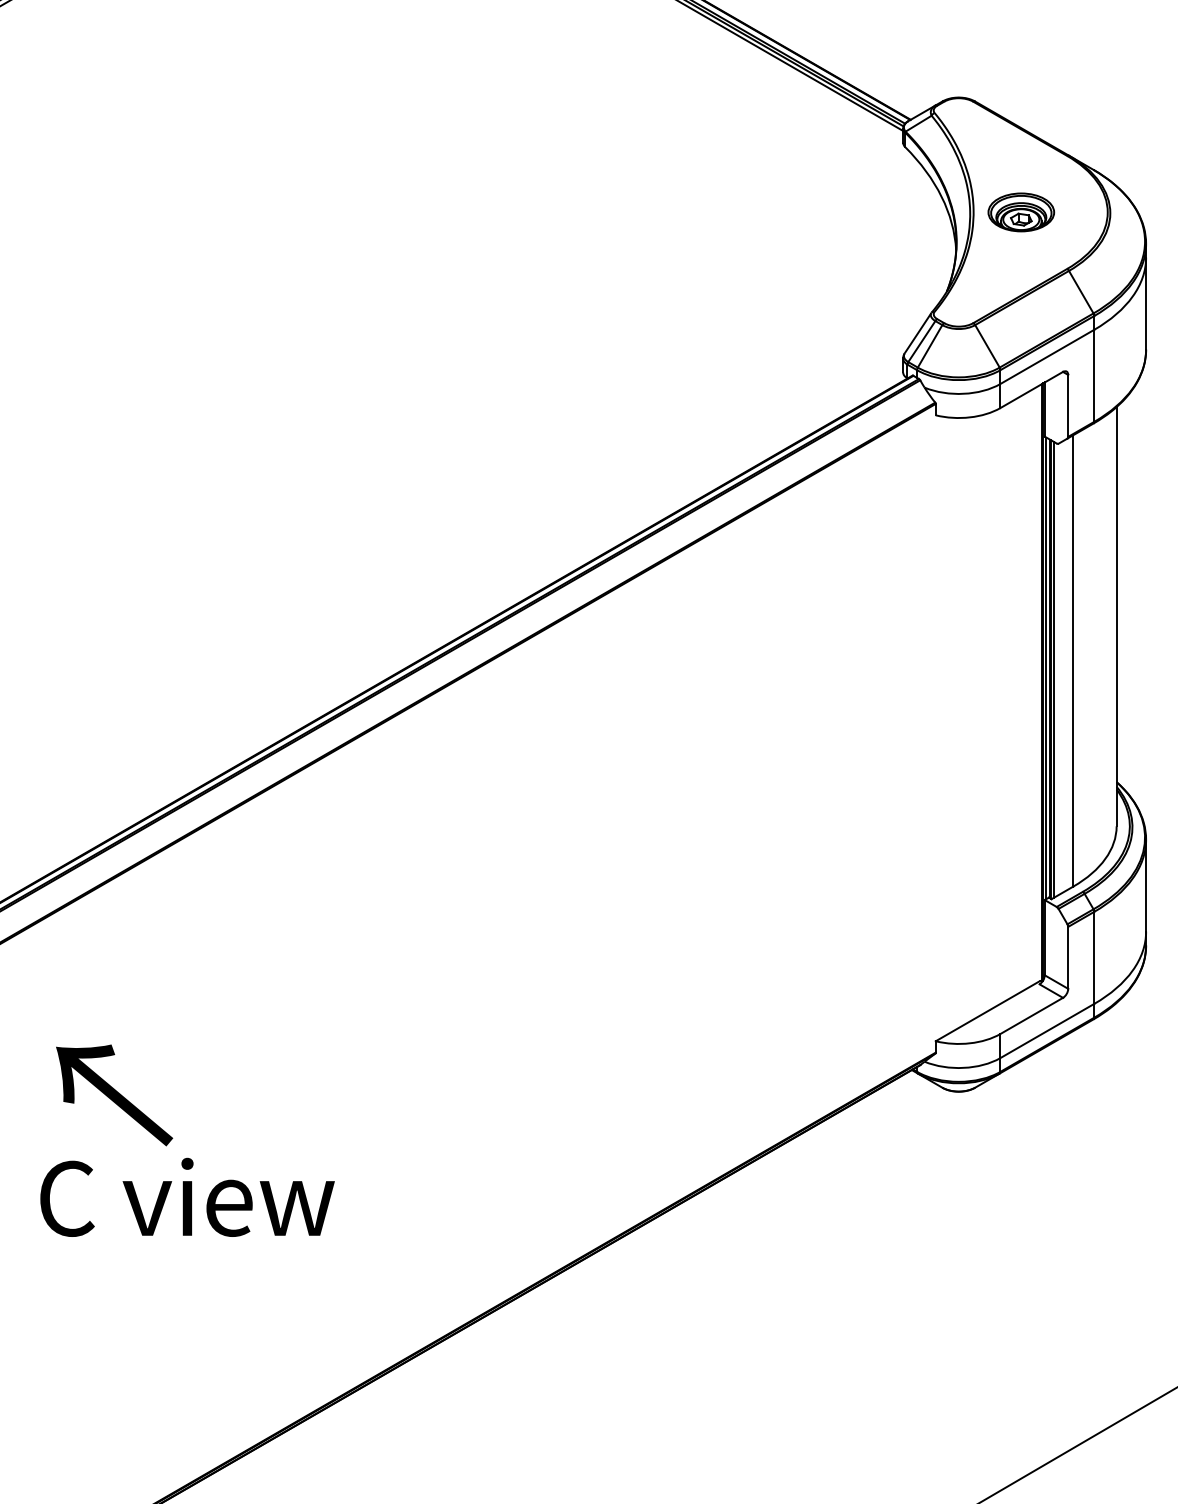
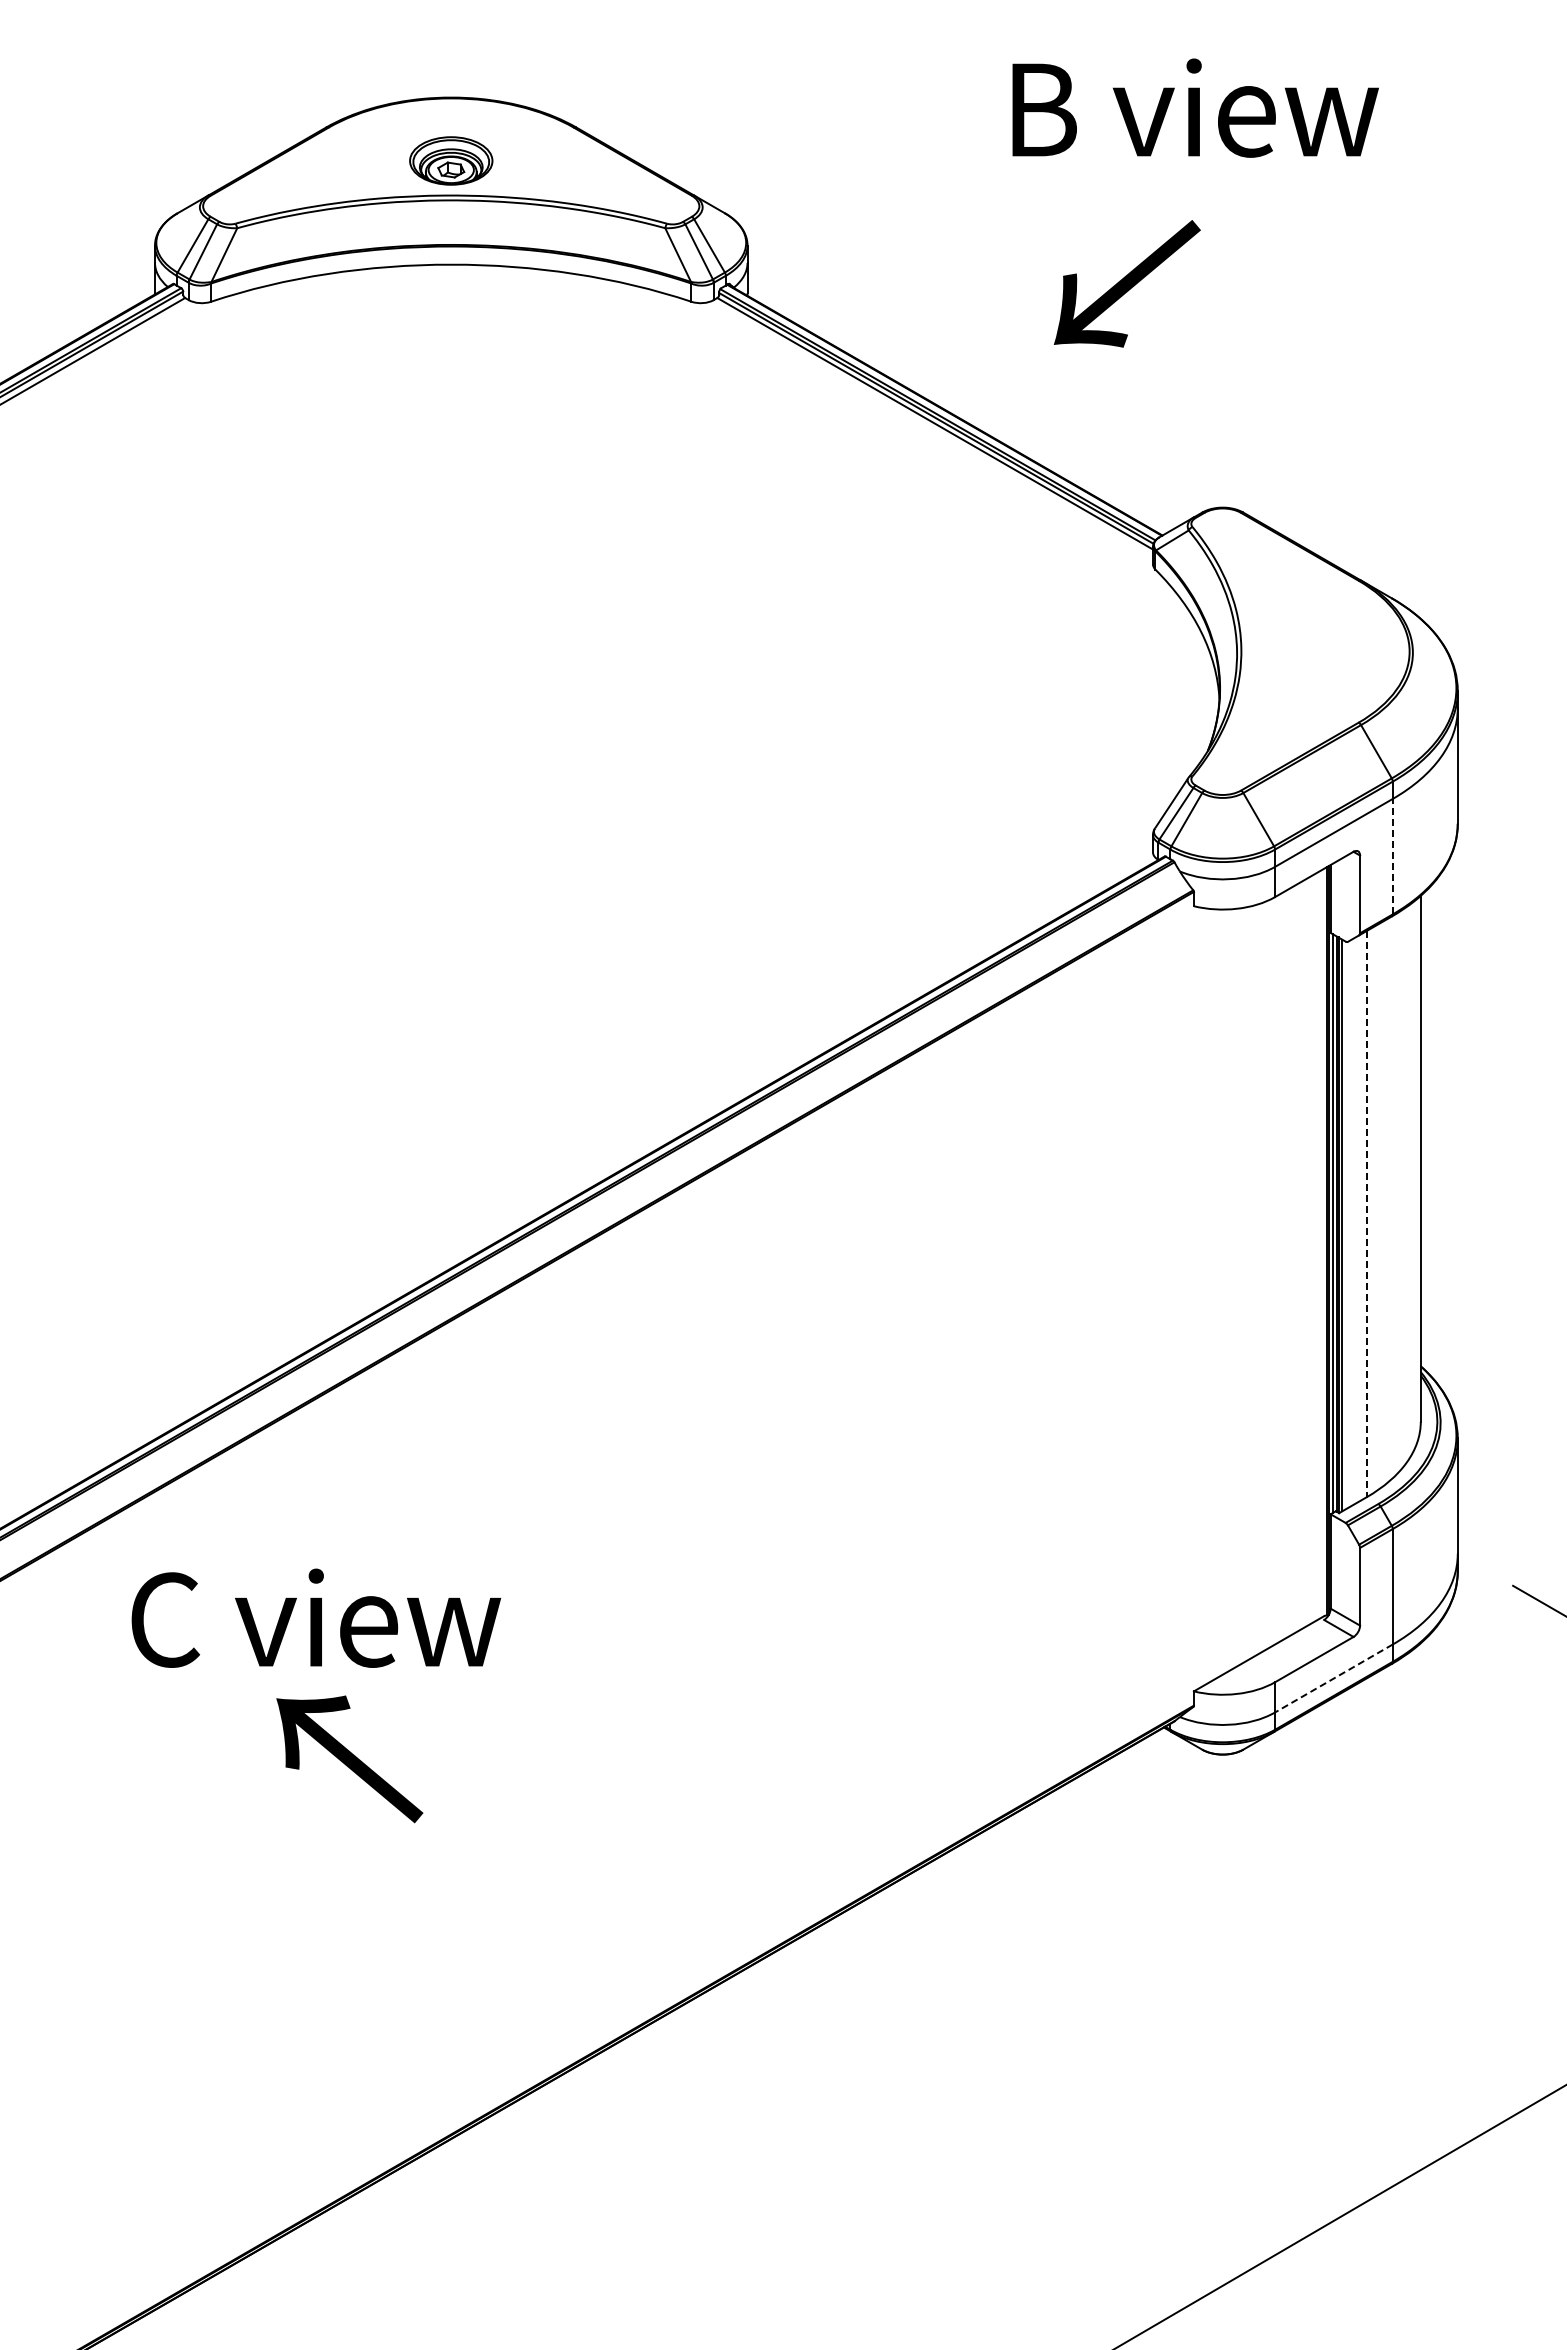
part: (1021, 212) -> (1301, 651), removed
line: (1094, 375) -> (1392, 856), solid -> dashed
line: (1073, 661) -> (1366, 1214), solid -> dashed
line: (1047, 1030) -> (1333, 1678), solid -> dashed
text: (114, 1095) -> (349, 1759), moved
text: (187, 1196) -> (316, 1617), moved

